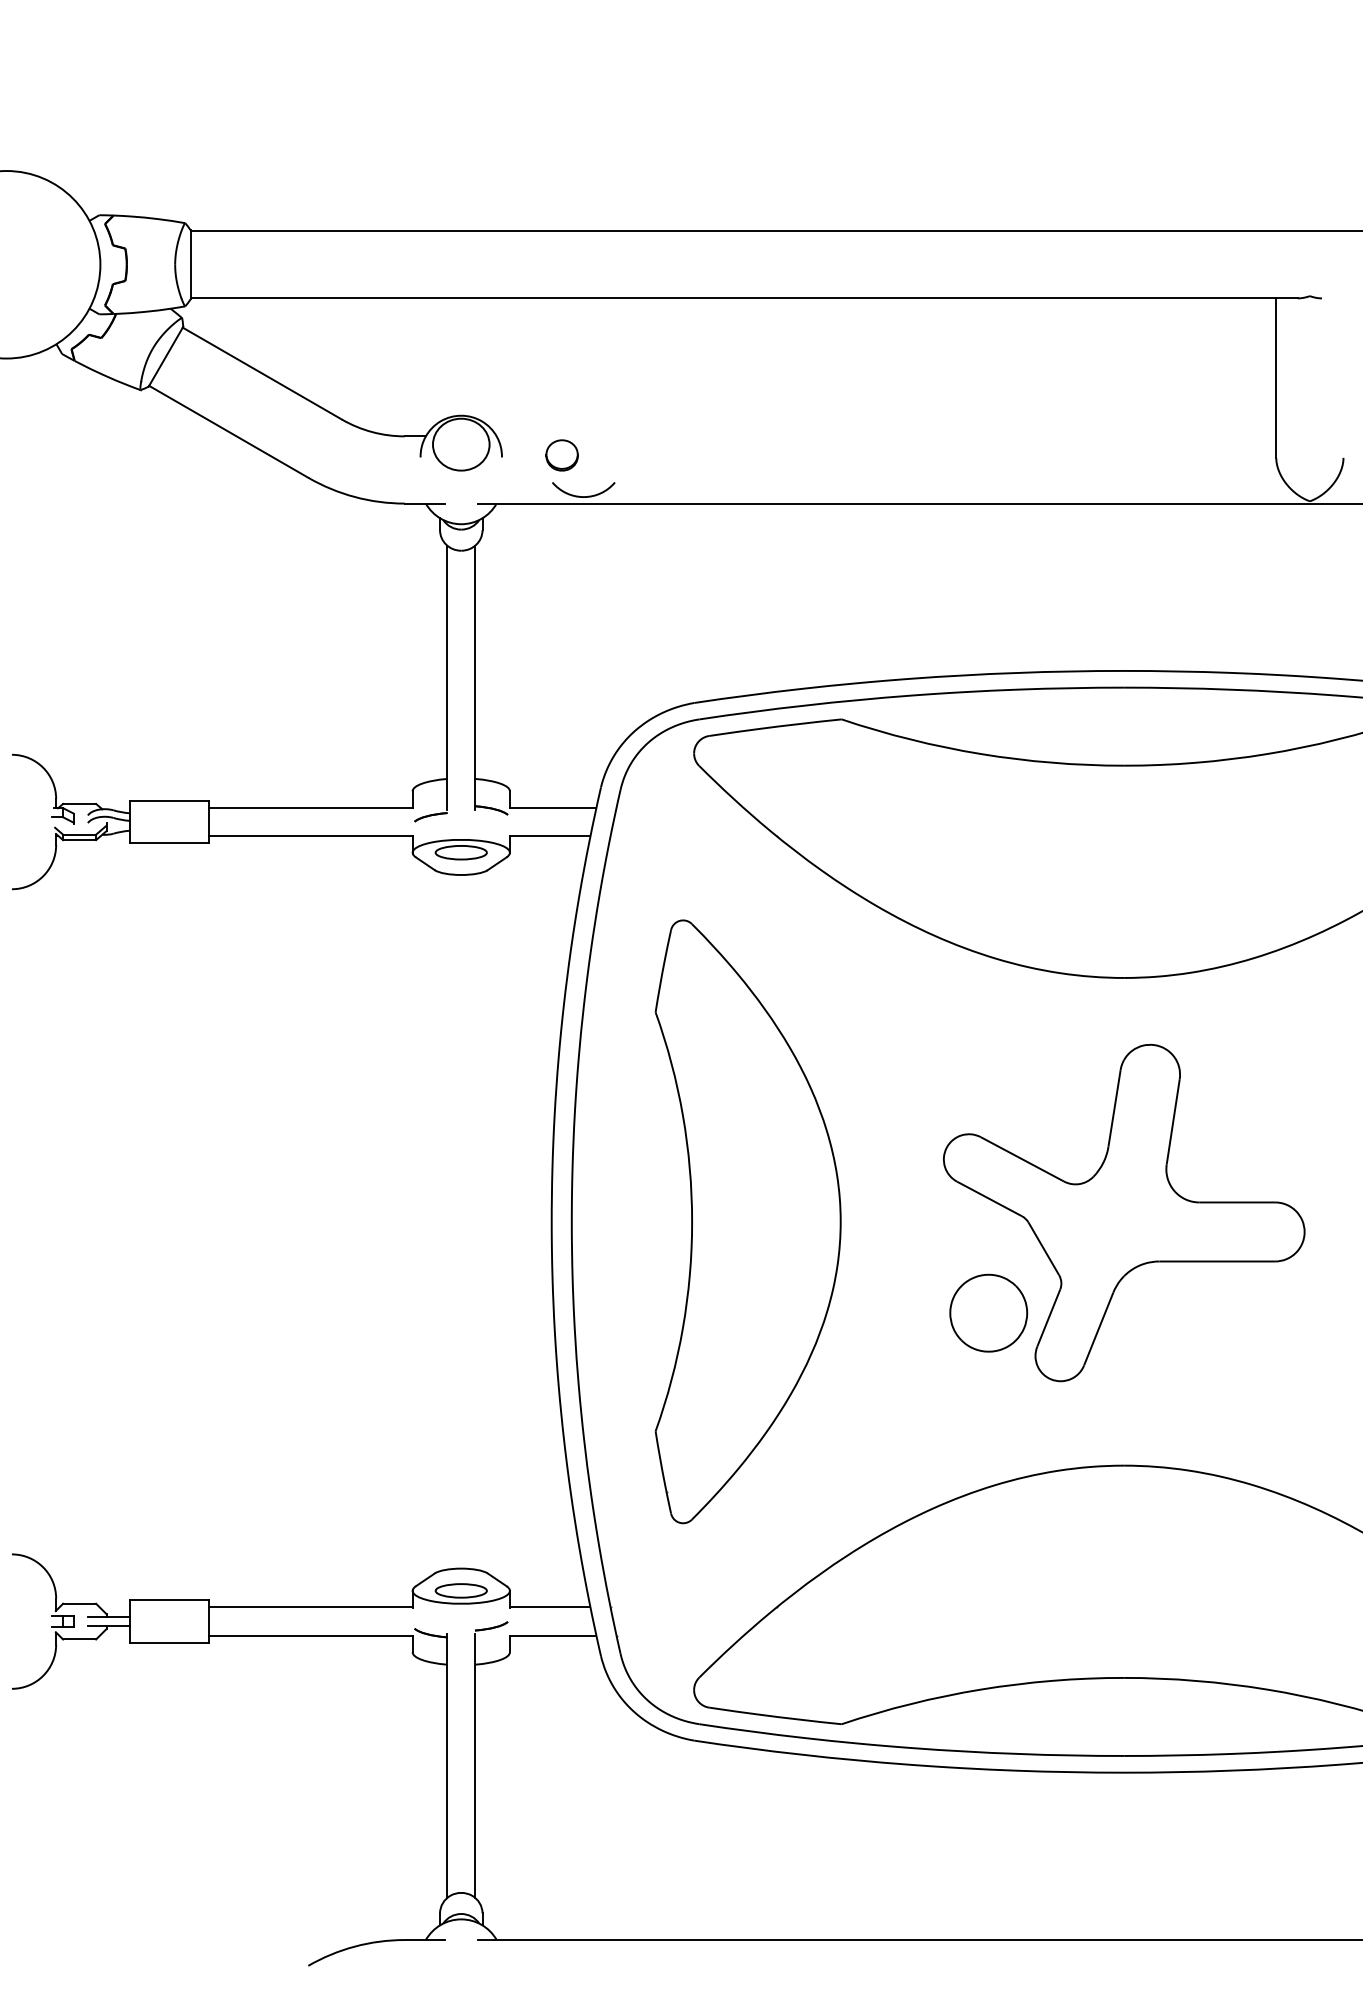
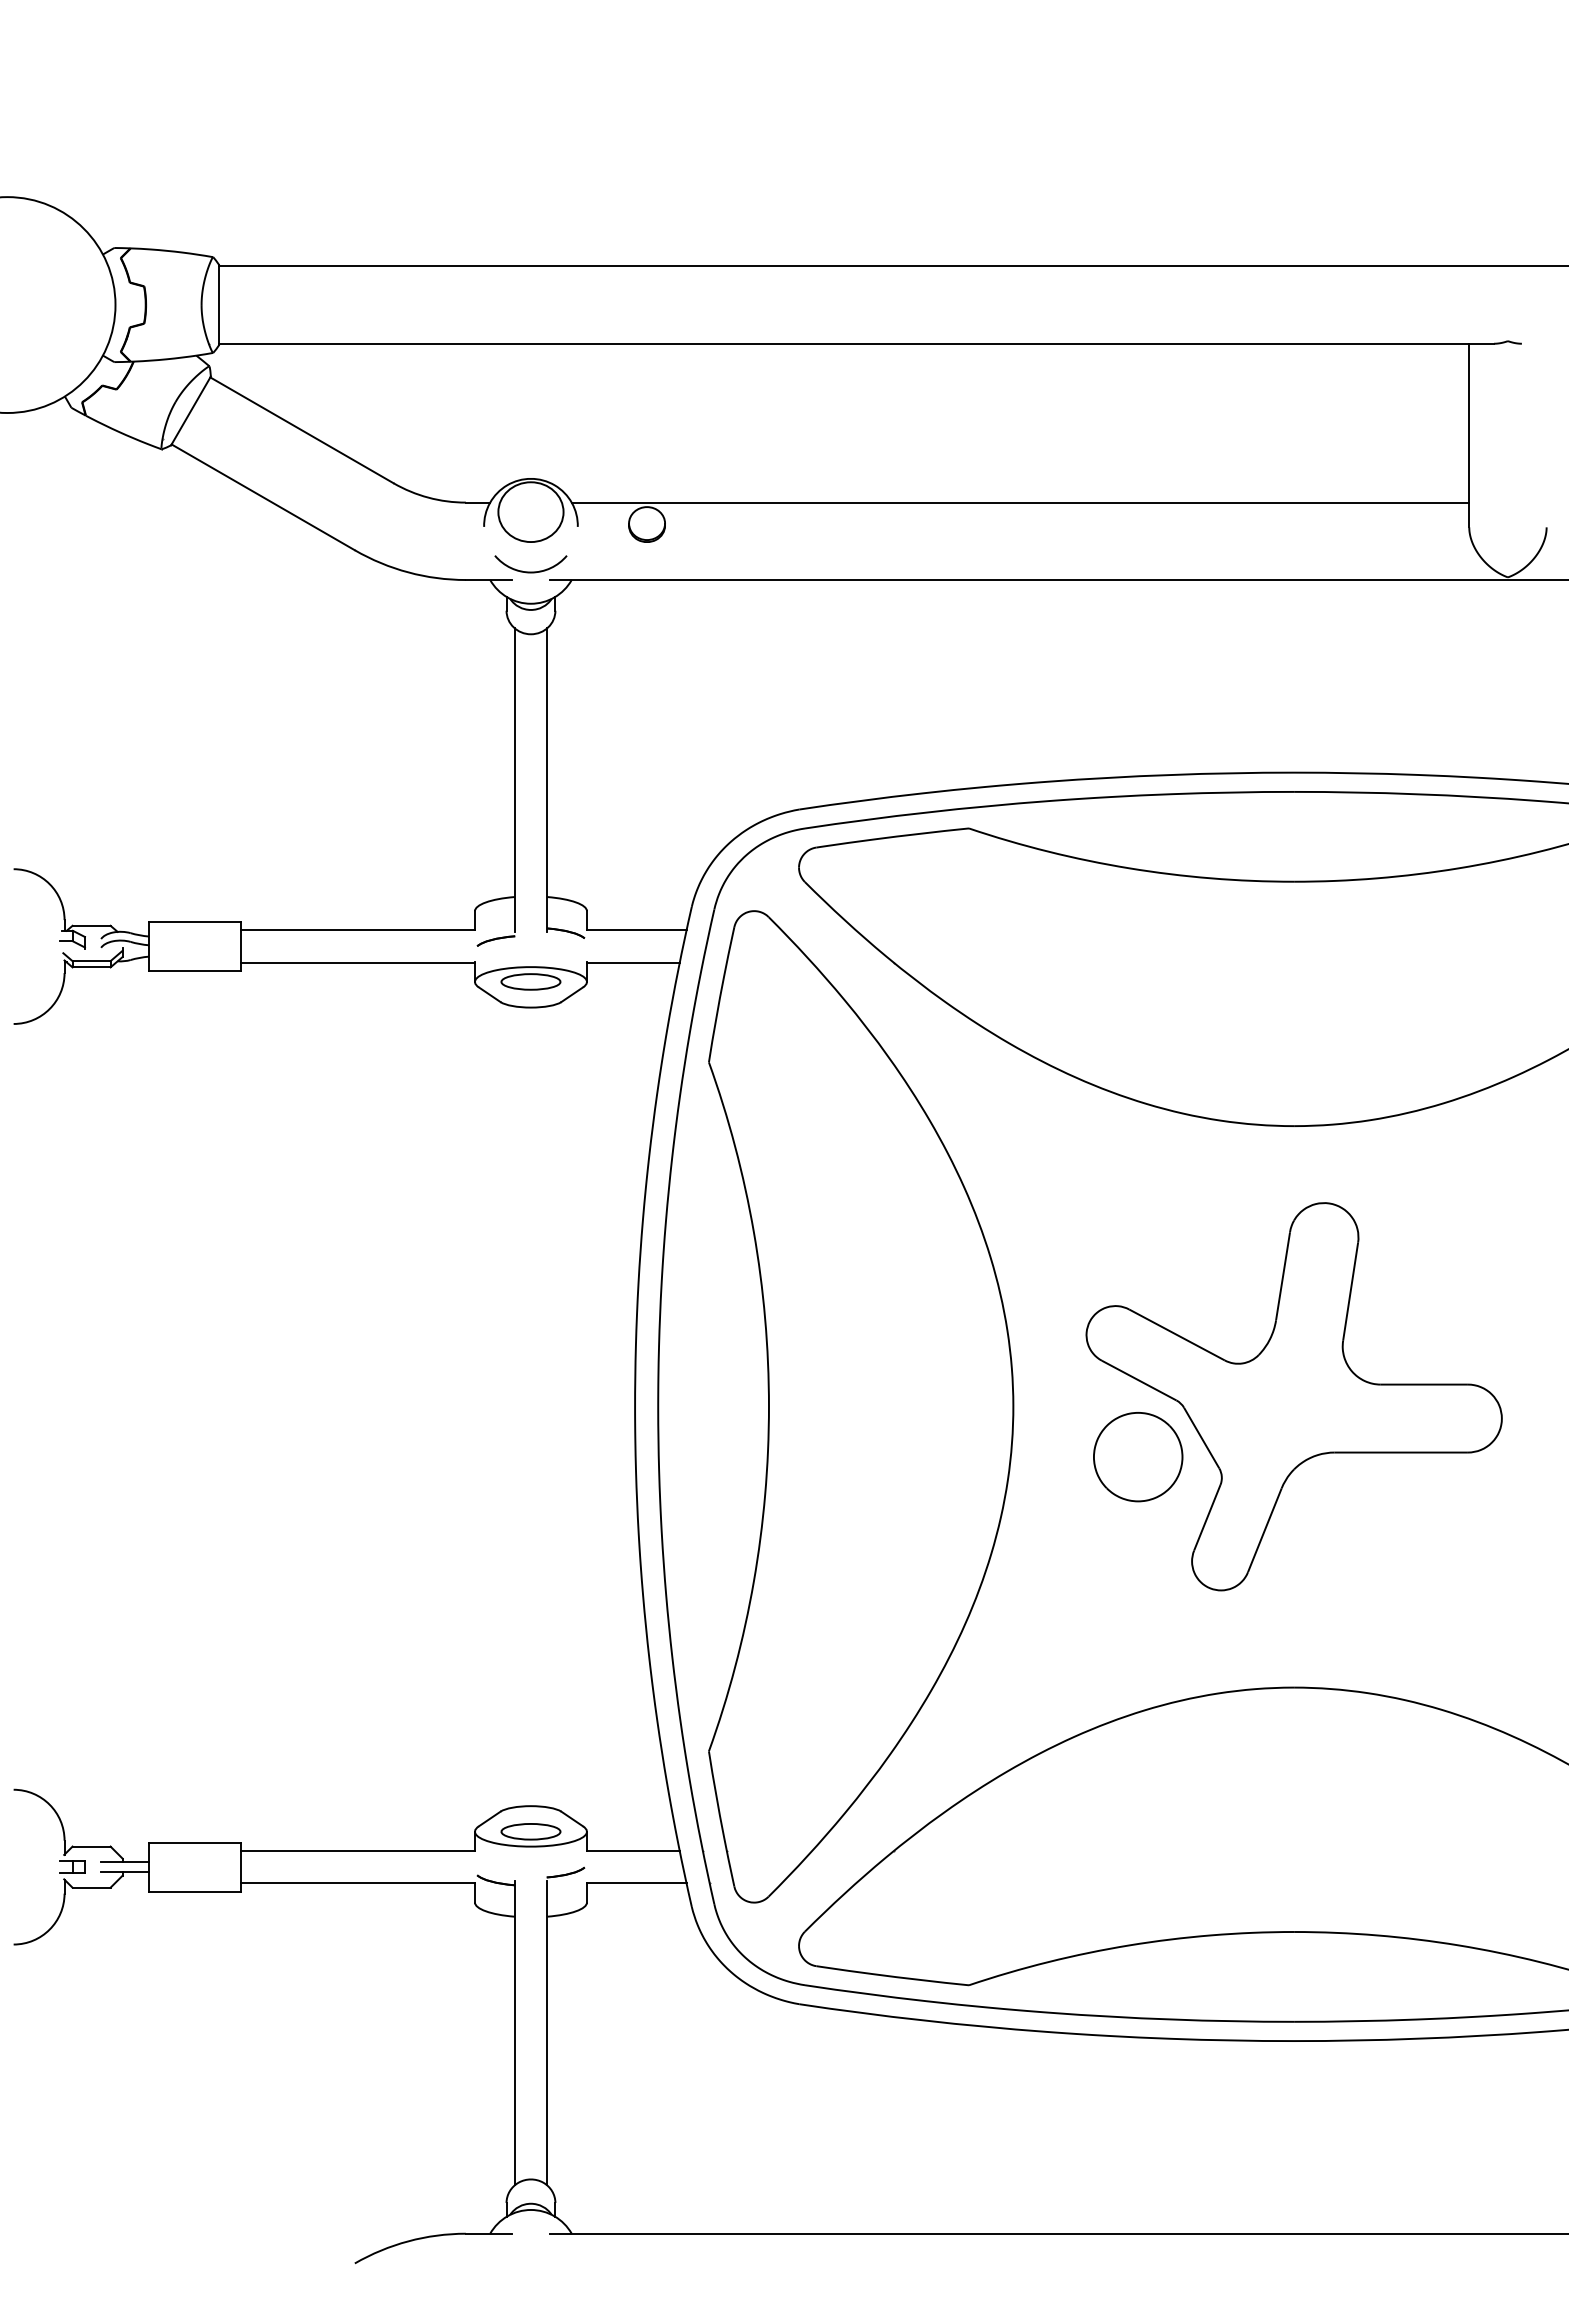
line: (886, 436) -> (1020, 502), added
arc: (583, 496) -> (530, 571), moved
part: (748, 1221) -> (861, 1406), size x1.43
part: (988, 1313) -> (1138, 1457), moved

